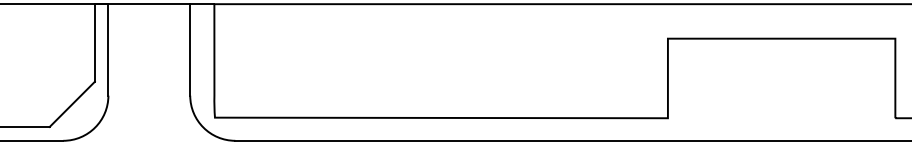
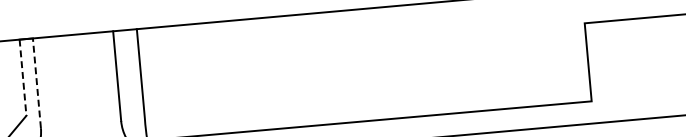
line: (94, 42) -> (22, 77), solid -> dashed
line: (108, 49) -> (36, 82), solid -> dashed

